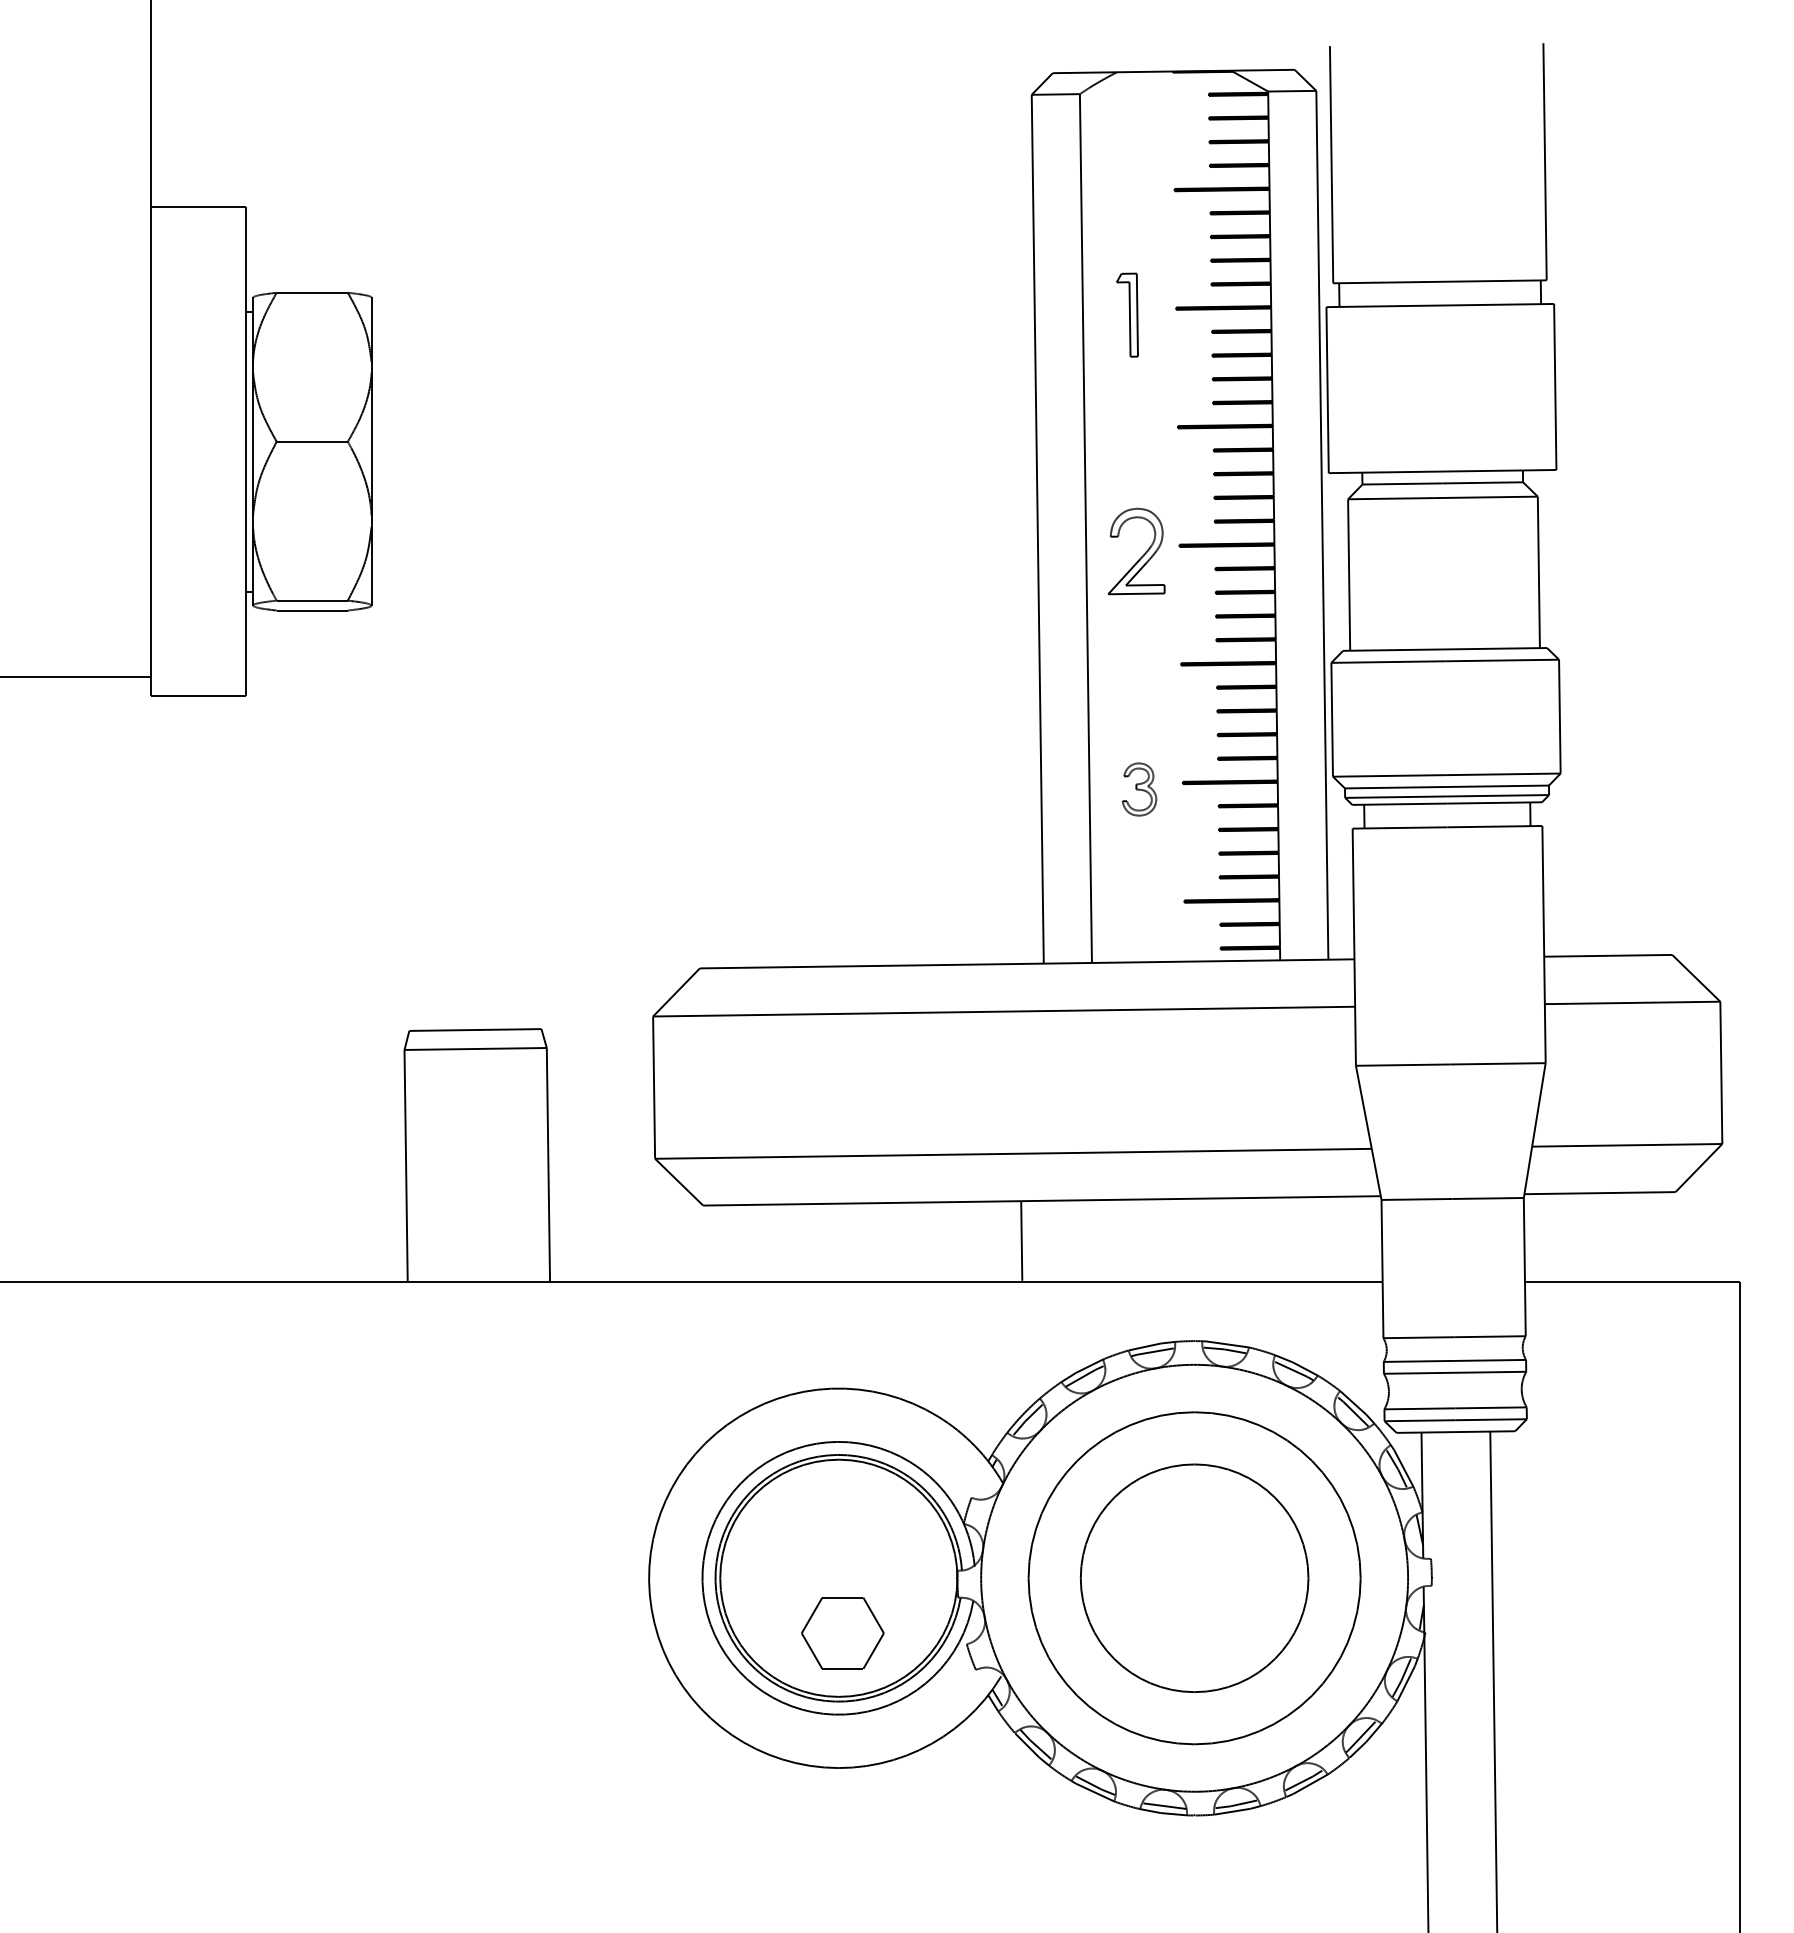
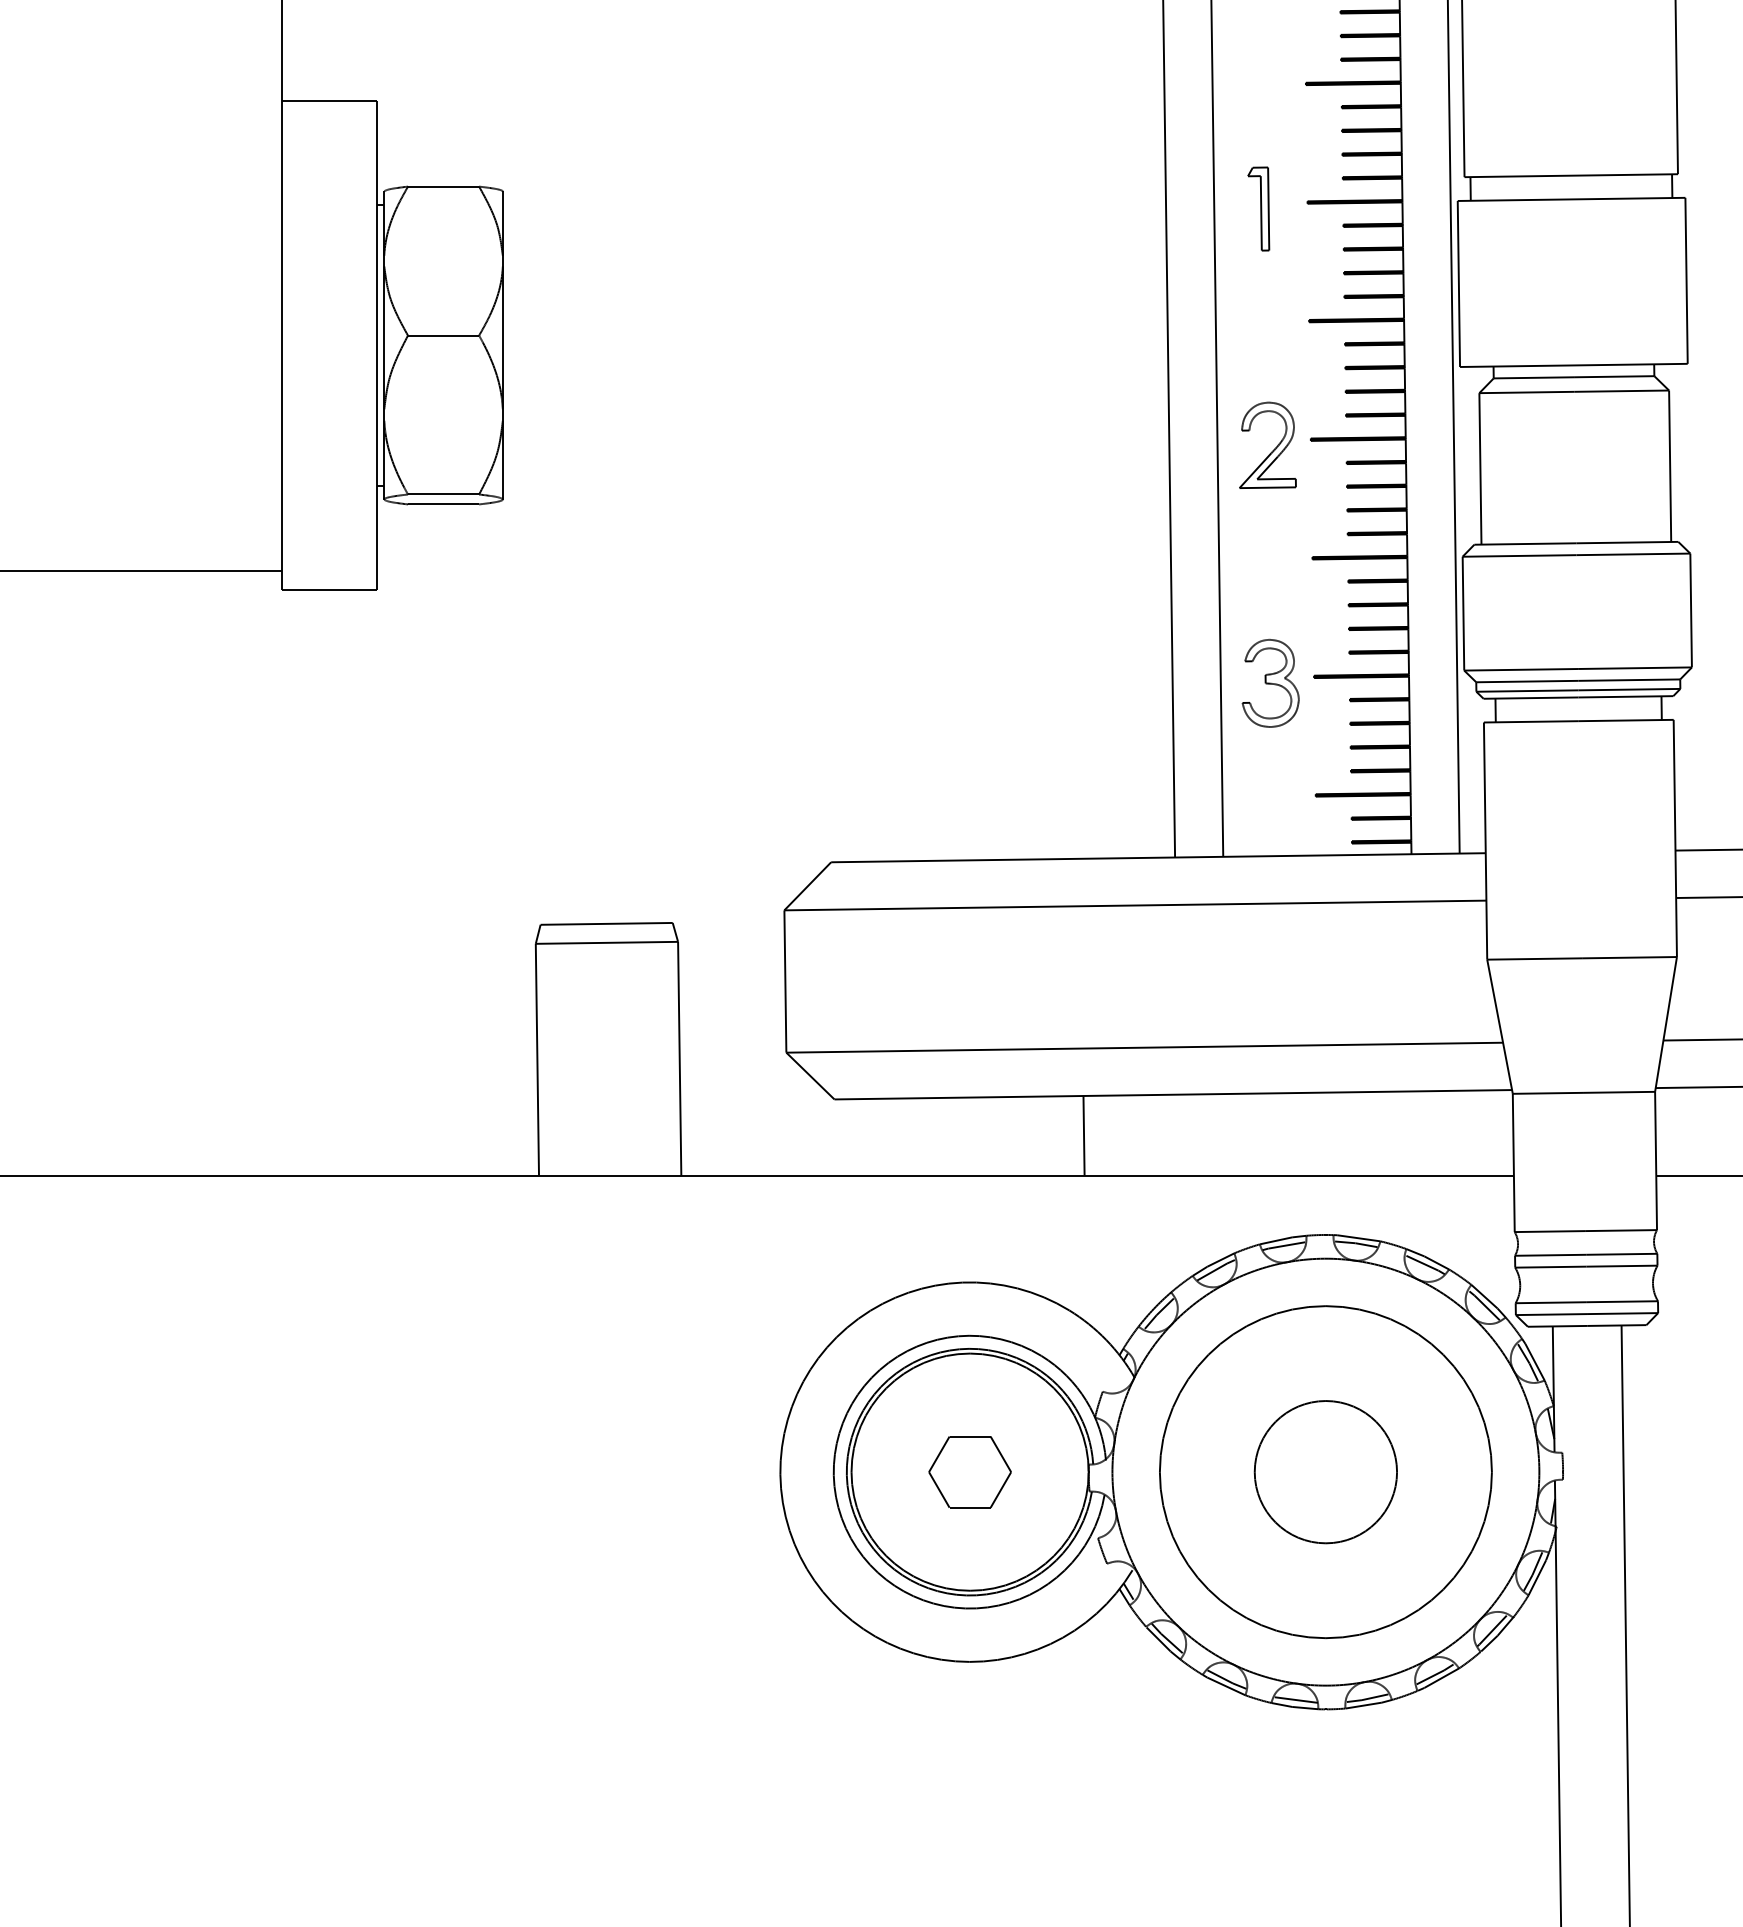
part: (1139, 789) -> (1270, 683), size x1.67
line: (1021, 1240) -> (1083, 1135), moved
circle: (1194, 1578) -> (1325, 1472), size x0.62
part: (842, 1633) -> (969, 1472), moved

